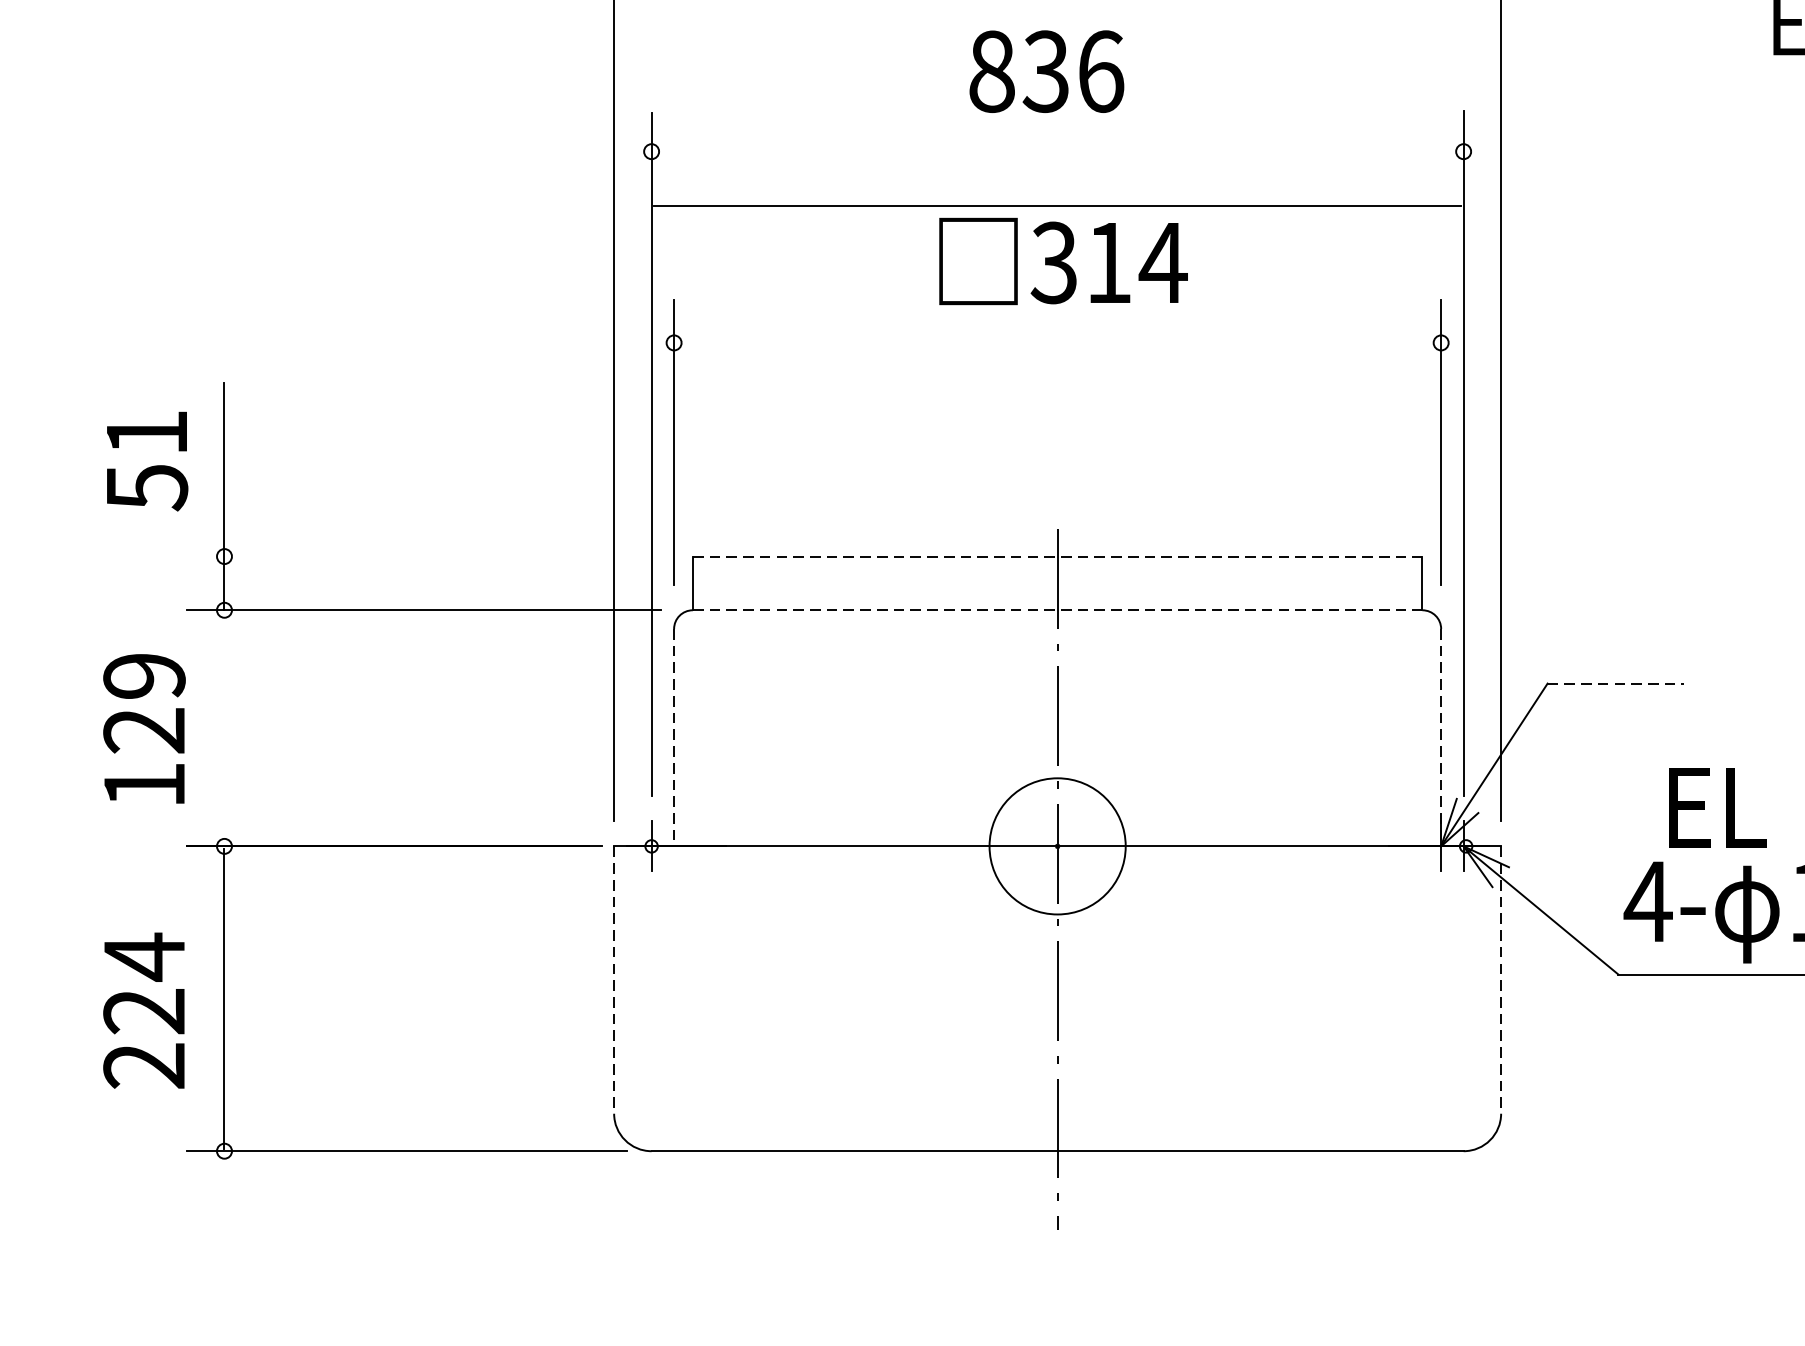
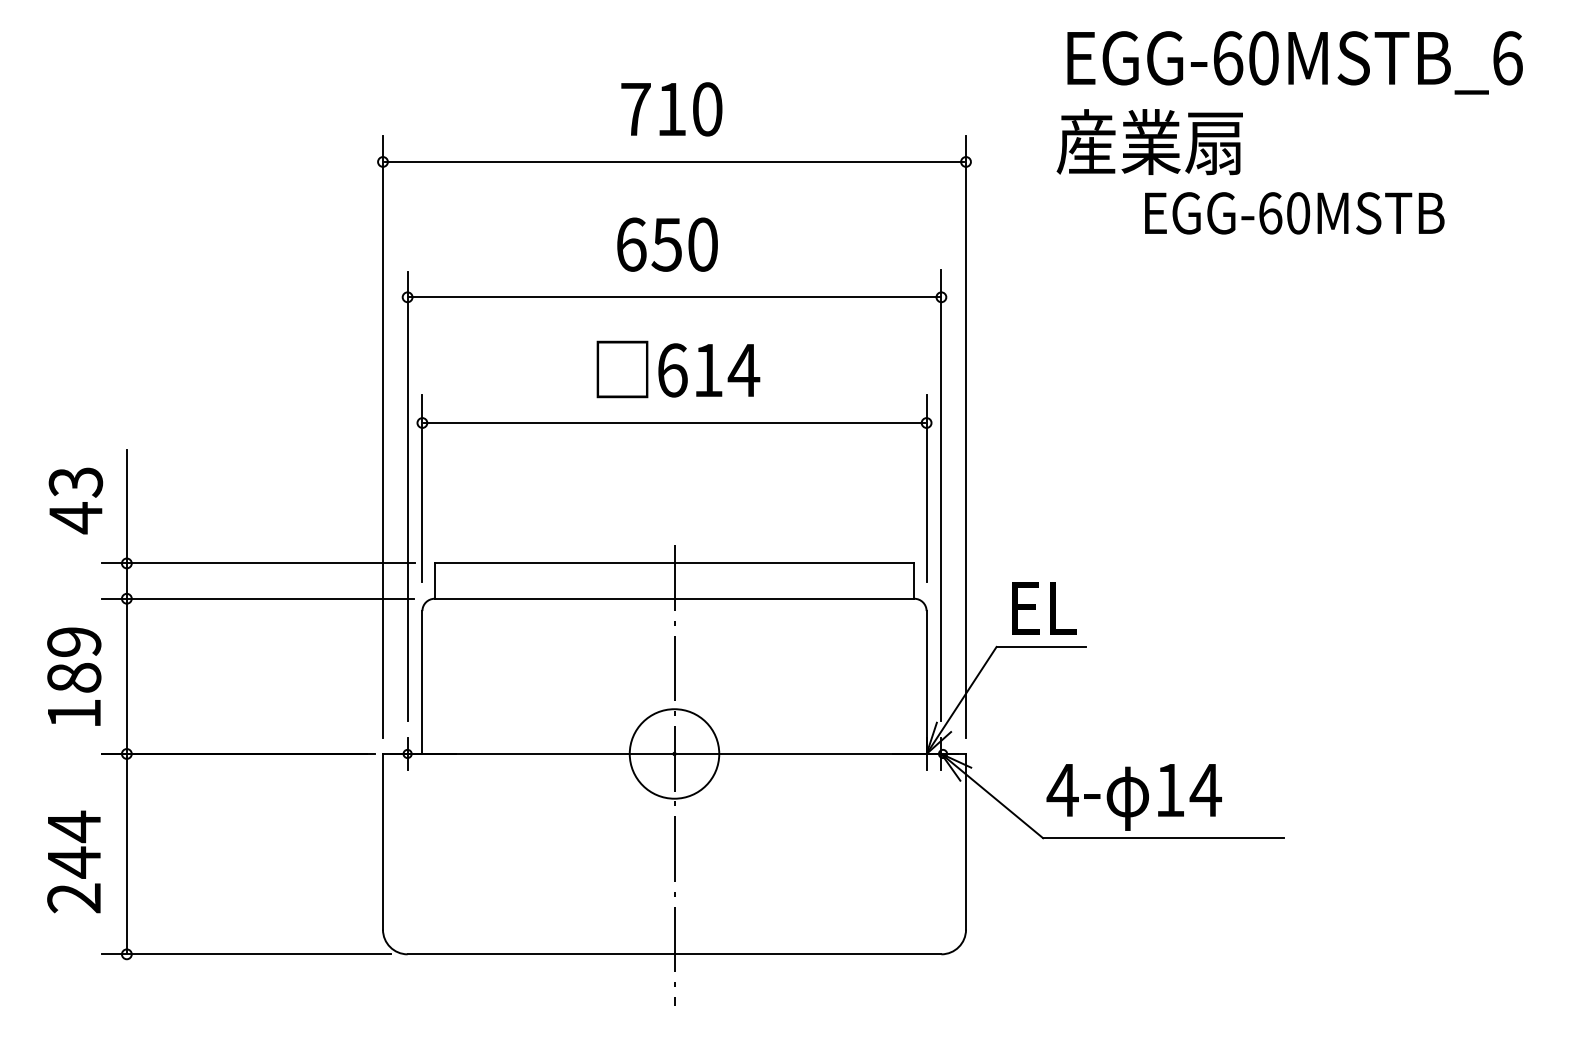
text: (1046, 71) -> (667, 244), 836 -> 650
line: (1057, 206) -> (674, 297), moved
text: (1053, 263) -> (671, 370), 314 -> 614
line: (1057, 343) -> (674, 423), added
text: (146, 460) -> (75, 500), 51 -> 43
line: (424, 556) -> (258, 563), added
line: (1057, 556) -> (674, 563), dashed -> solid
line: (1057, 609) -> (674, 598), dashed -> solid
line: (1615, 682) -> (1041, 646), dashed -> solid
line: (223, 728) -> (126, 676), added
text: (144, 730) -> (74, 677), 129 -> 189
line: (674, 739) -> (422, 683), dashed -> solid
line: (1440, 739) -> (926, 683), dashed -> solid
text: (1717, 807) -> (1044, 608), moved
line: (613, 979) -> (382, 841), dashed -> solid
line: (1501, 979) -> (966, 841), dashed -> solid
text: (143, 1011) -> (73, 862), 224 -> 244

